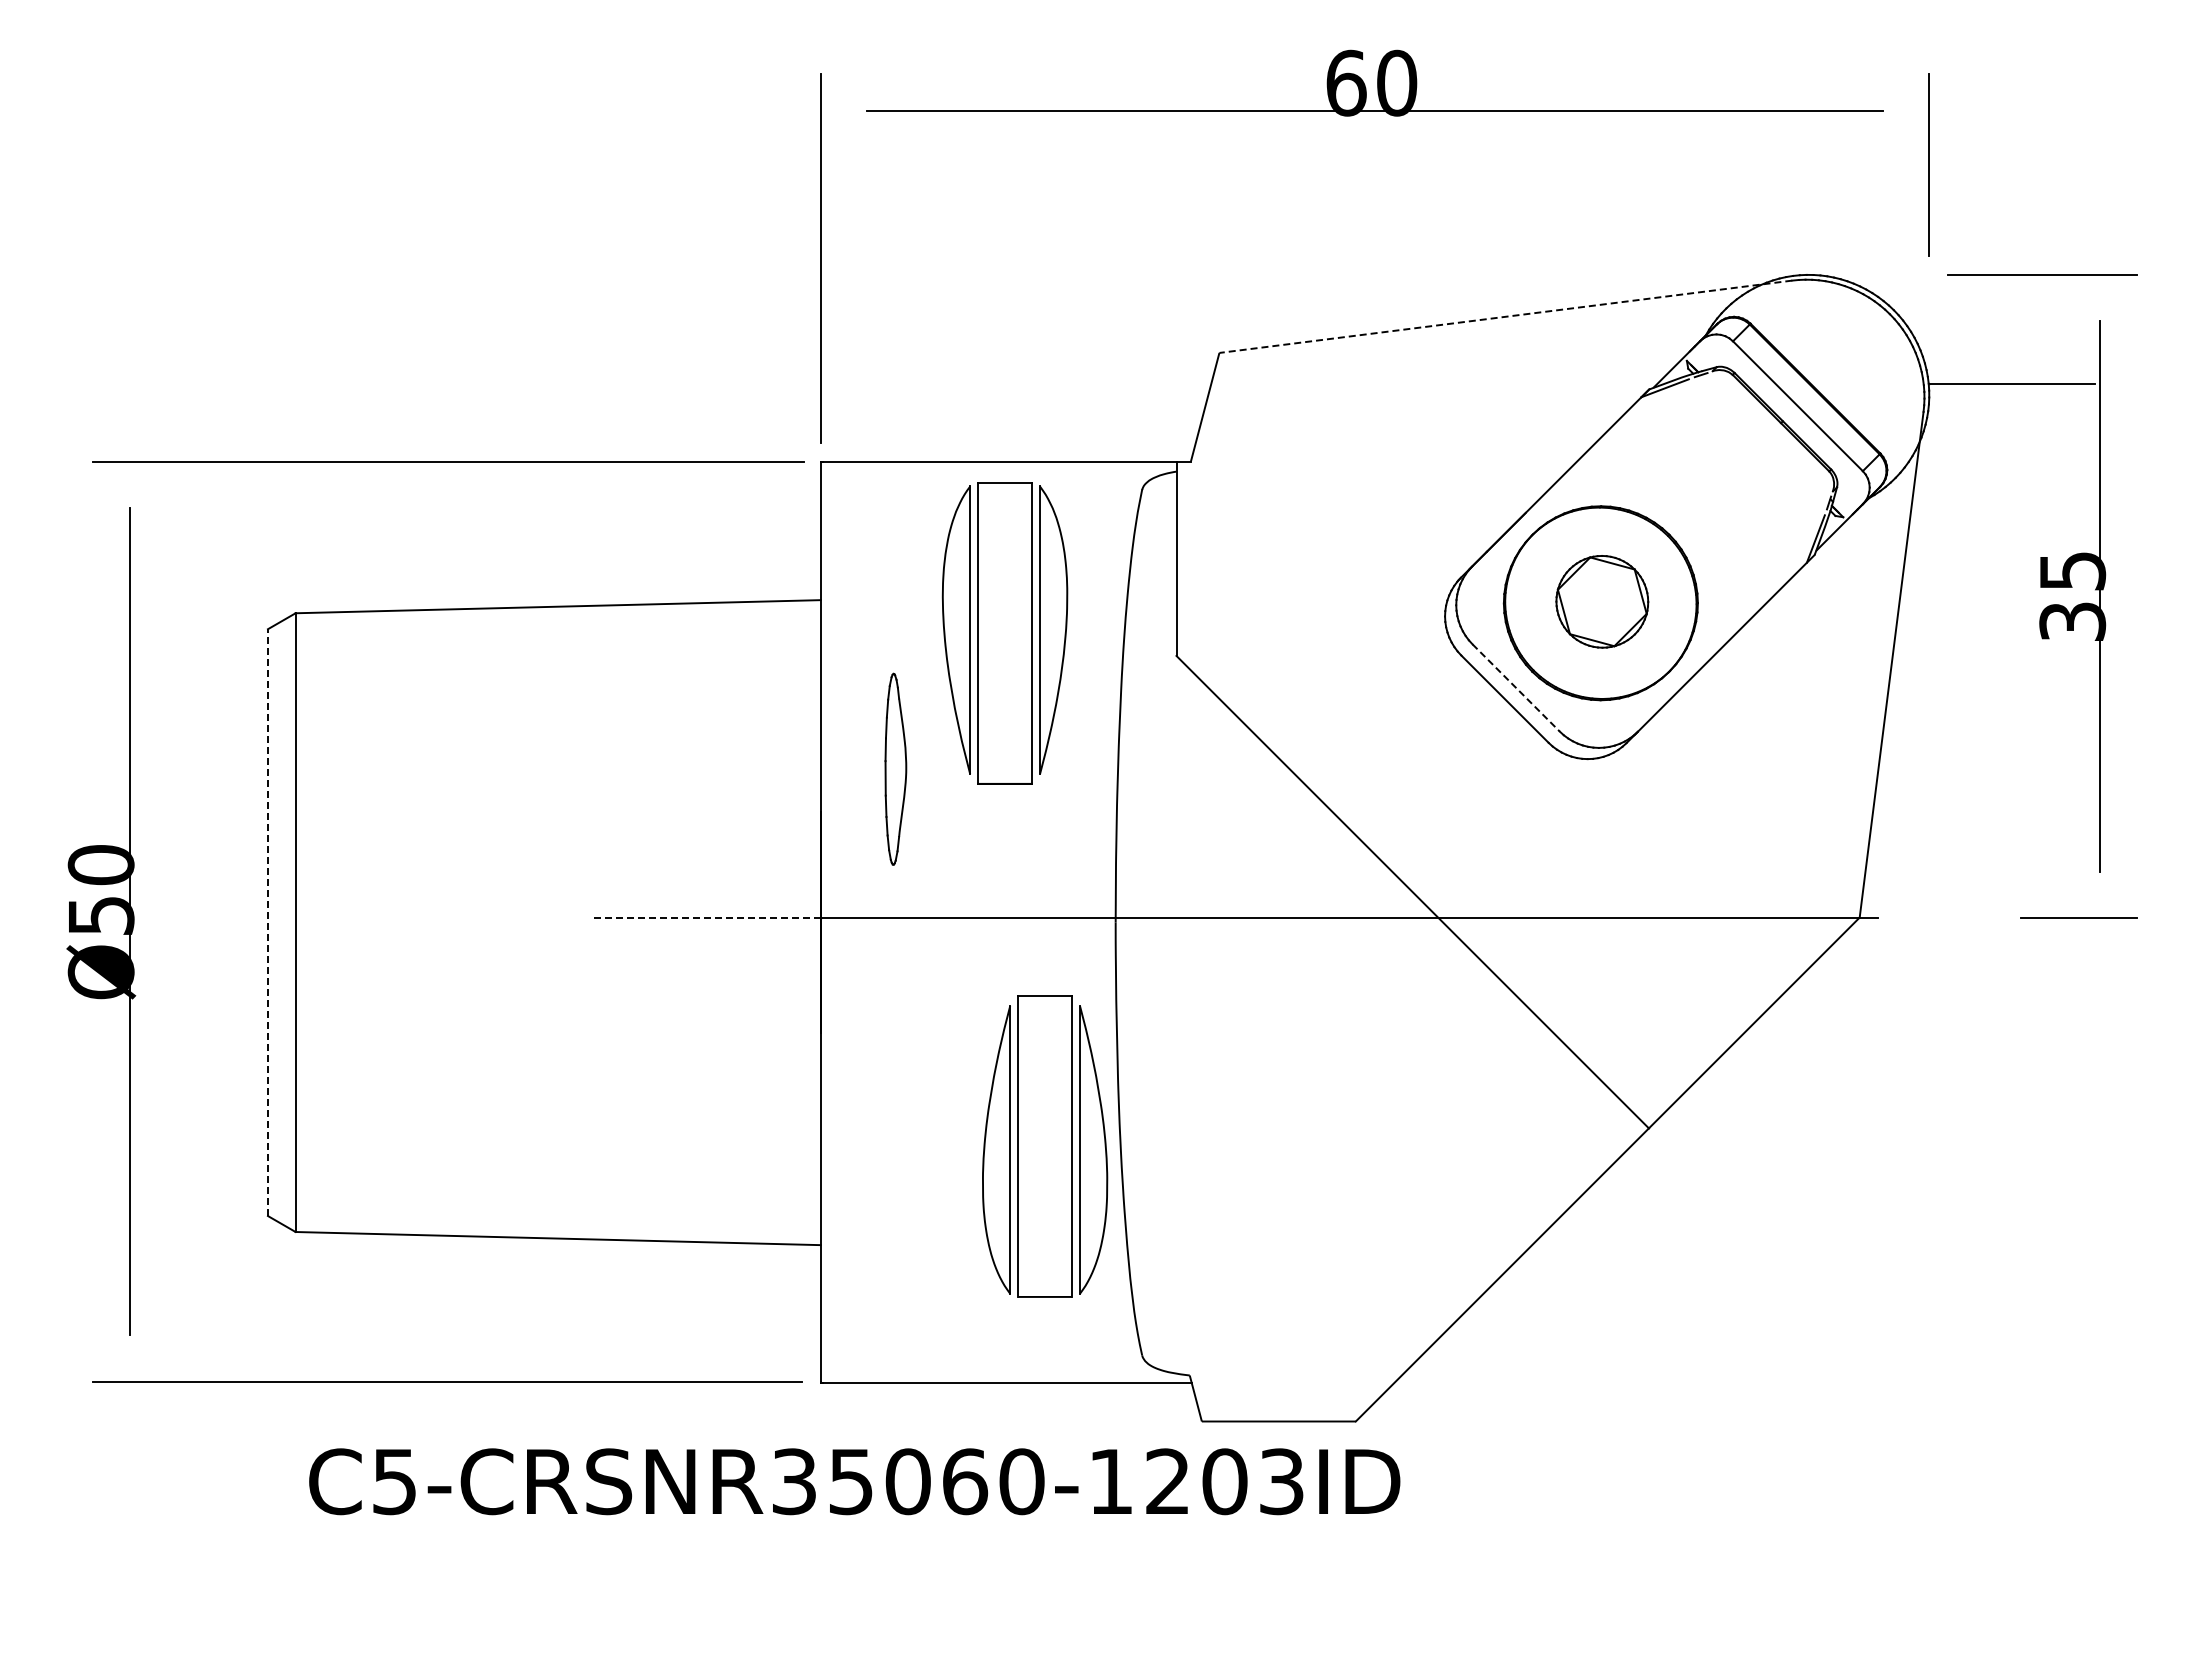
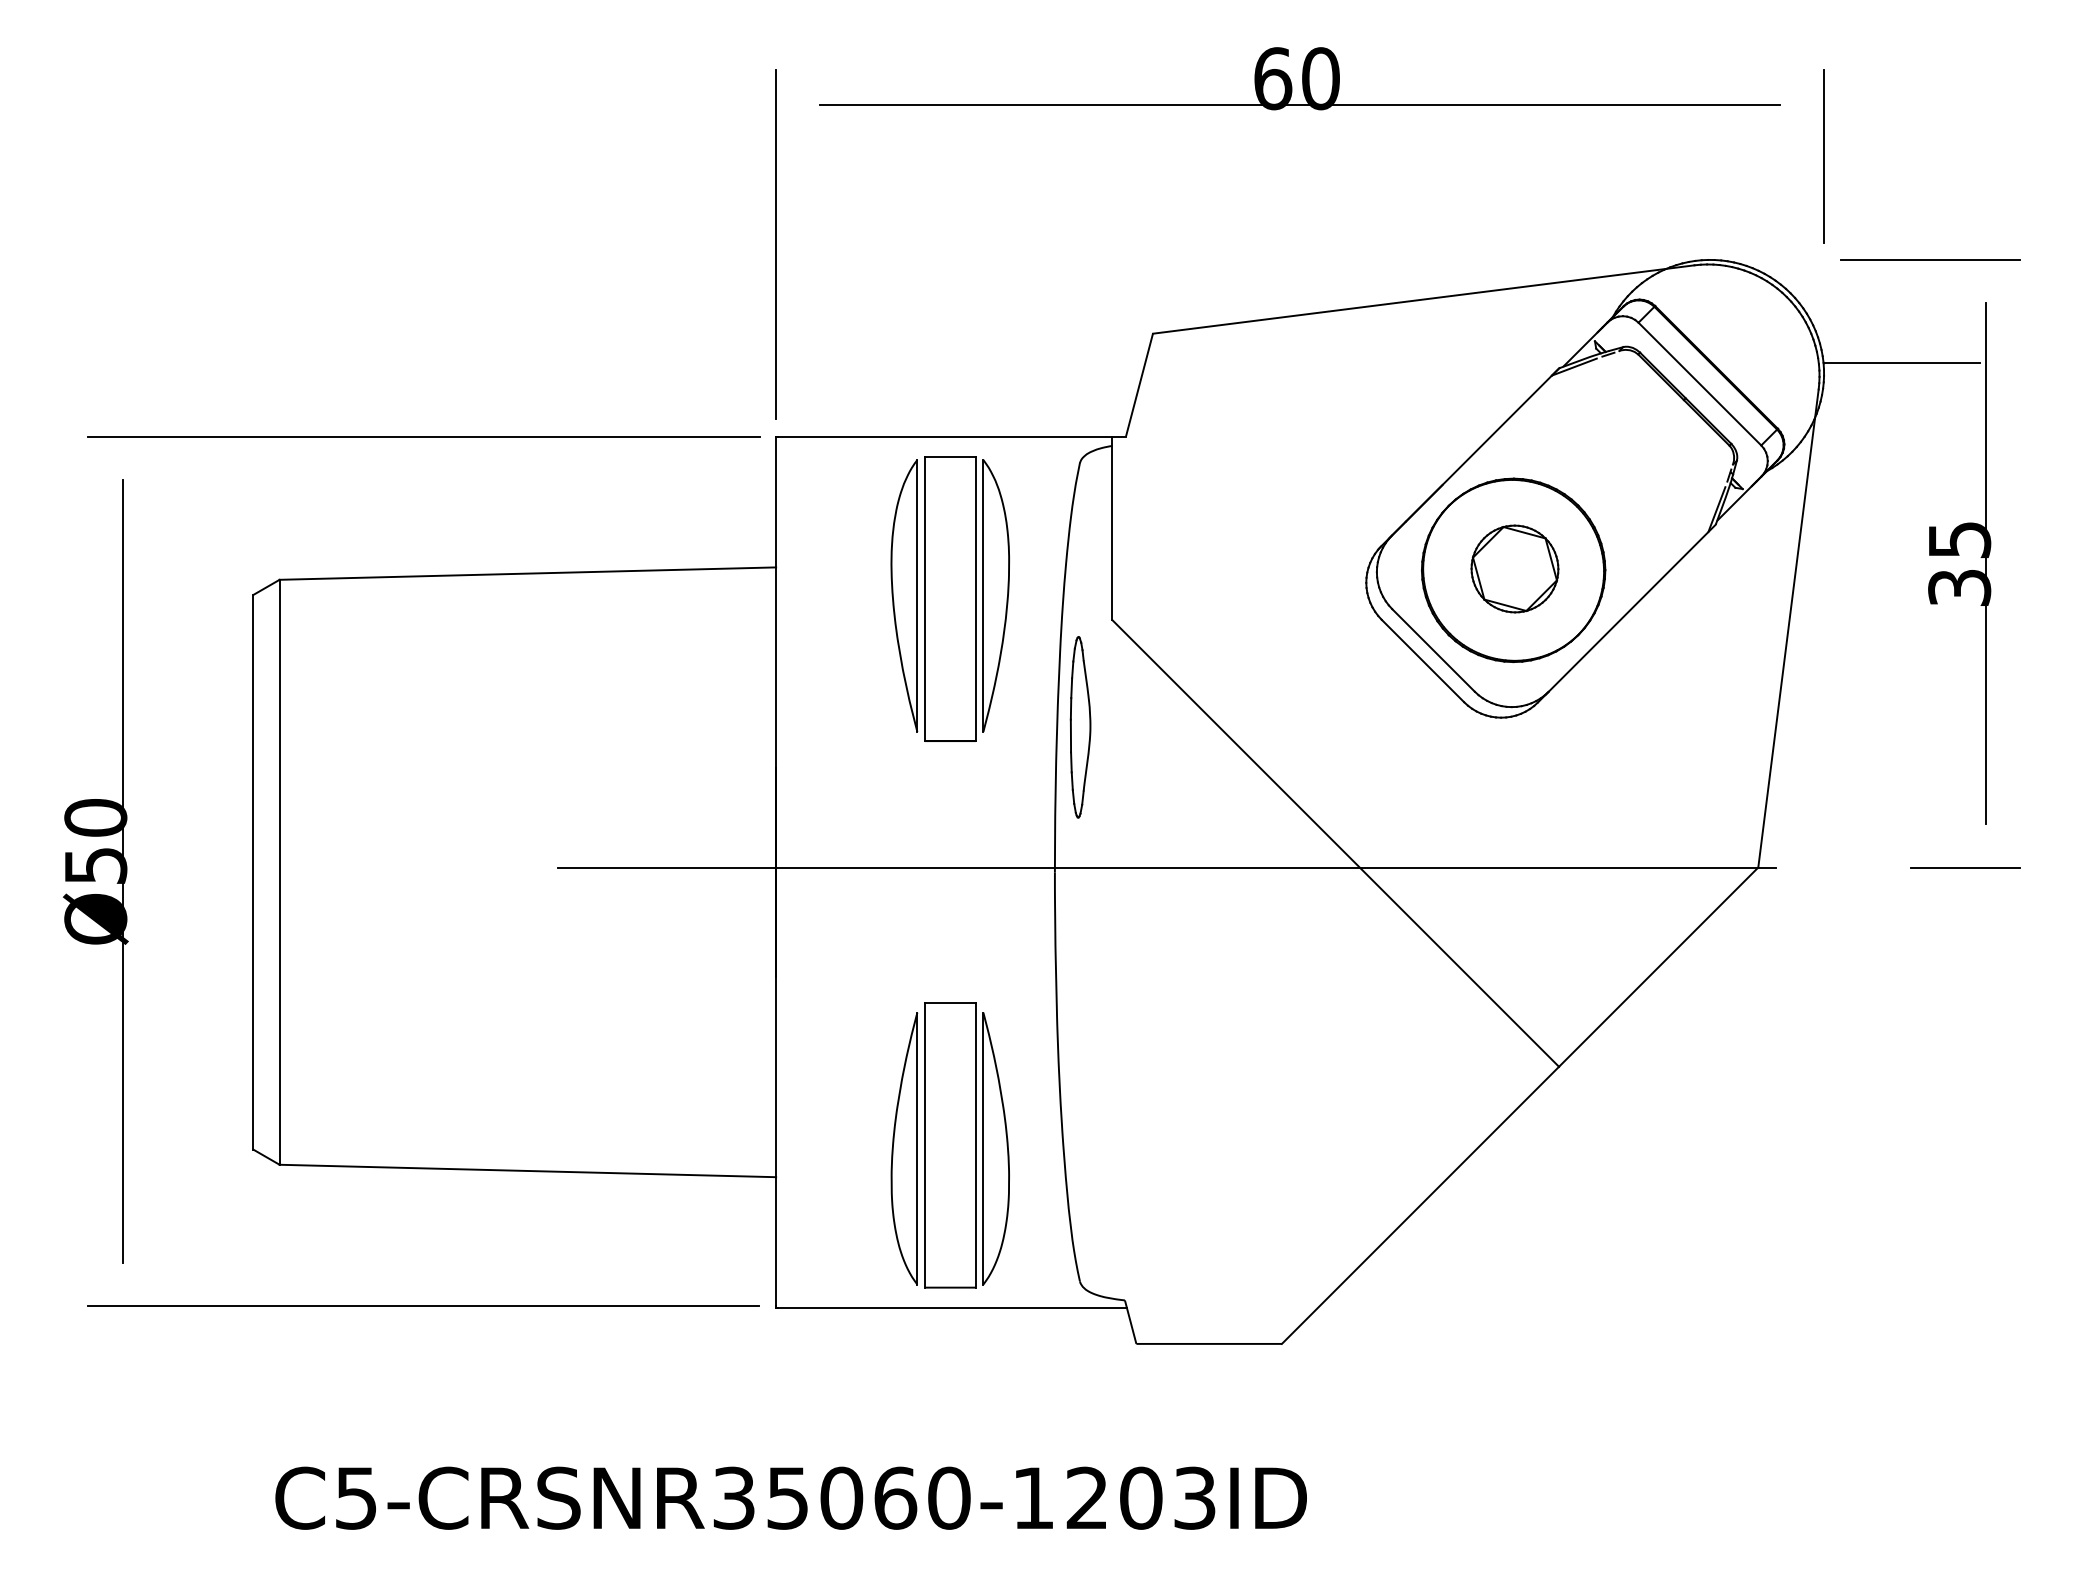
line: (1505, 316) -> (1423, 299), dashed -> solid
line: (1516, 687) -> (1433, 649), dashed -> solid
part: (895, 768) -> (1080, 726), moved
line: (705, 917) -> (667, 867), dashed -> solid
line: (267, 922) -> (253, 872), dashed -> solid
part: (1045, 1146) -> (950, 1145), moved
text: (854, 1481) -> (790, 1498), moved

